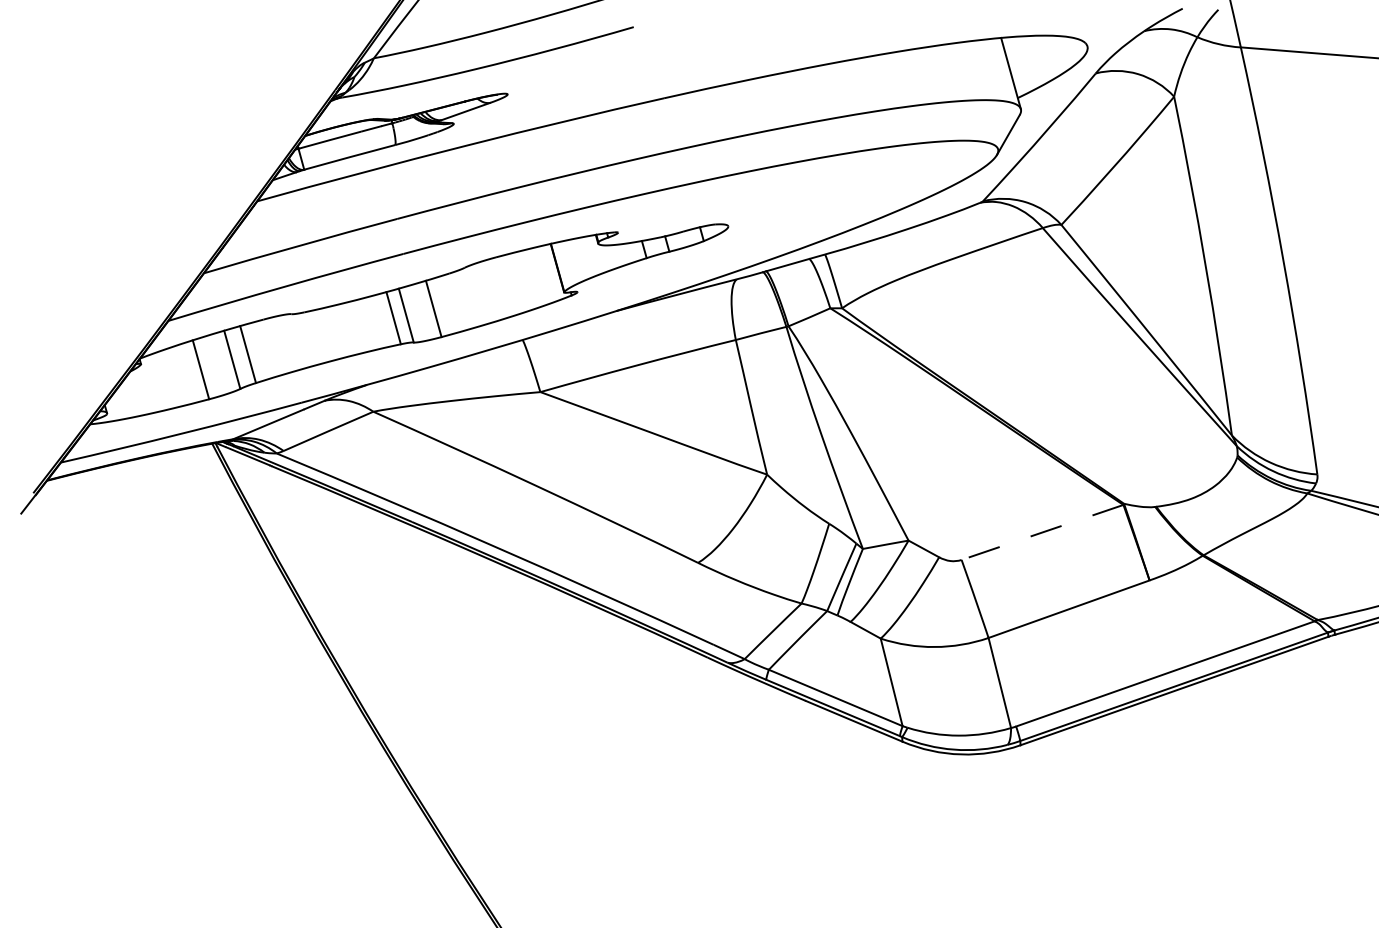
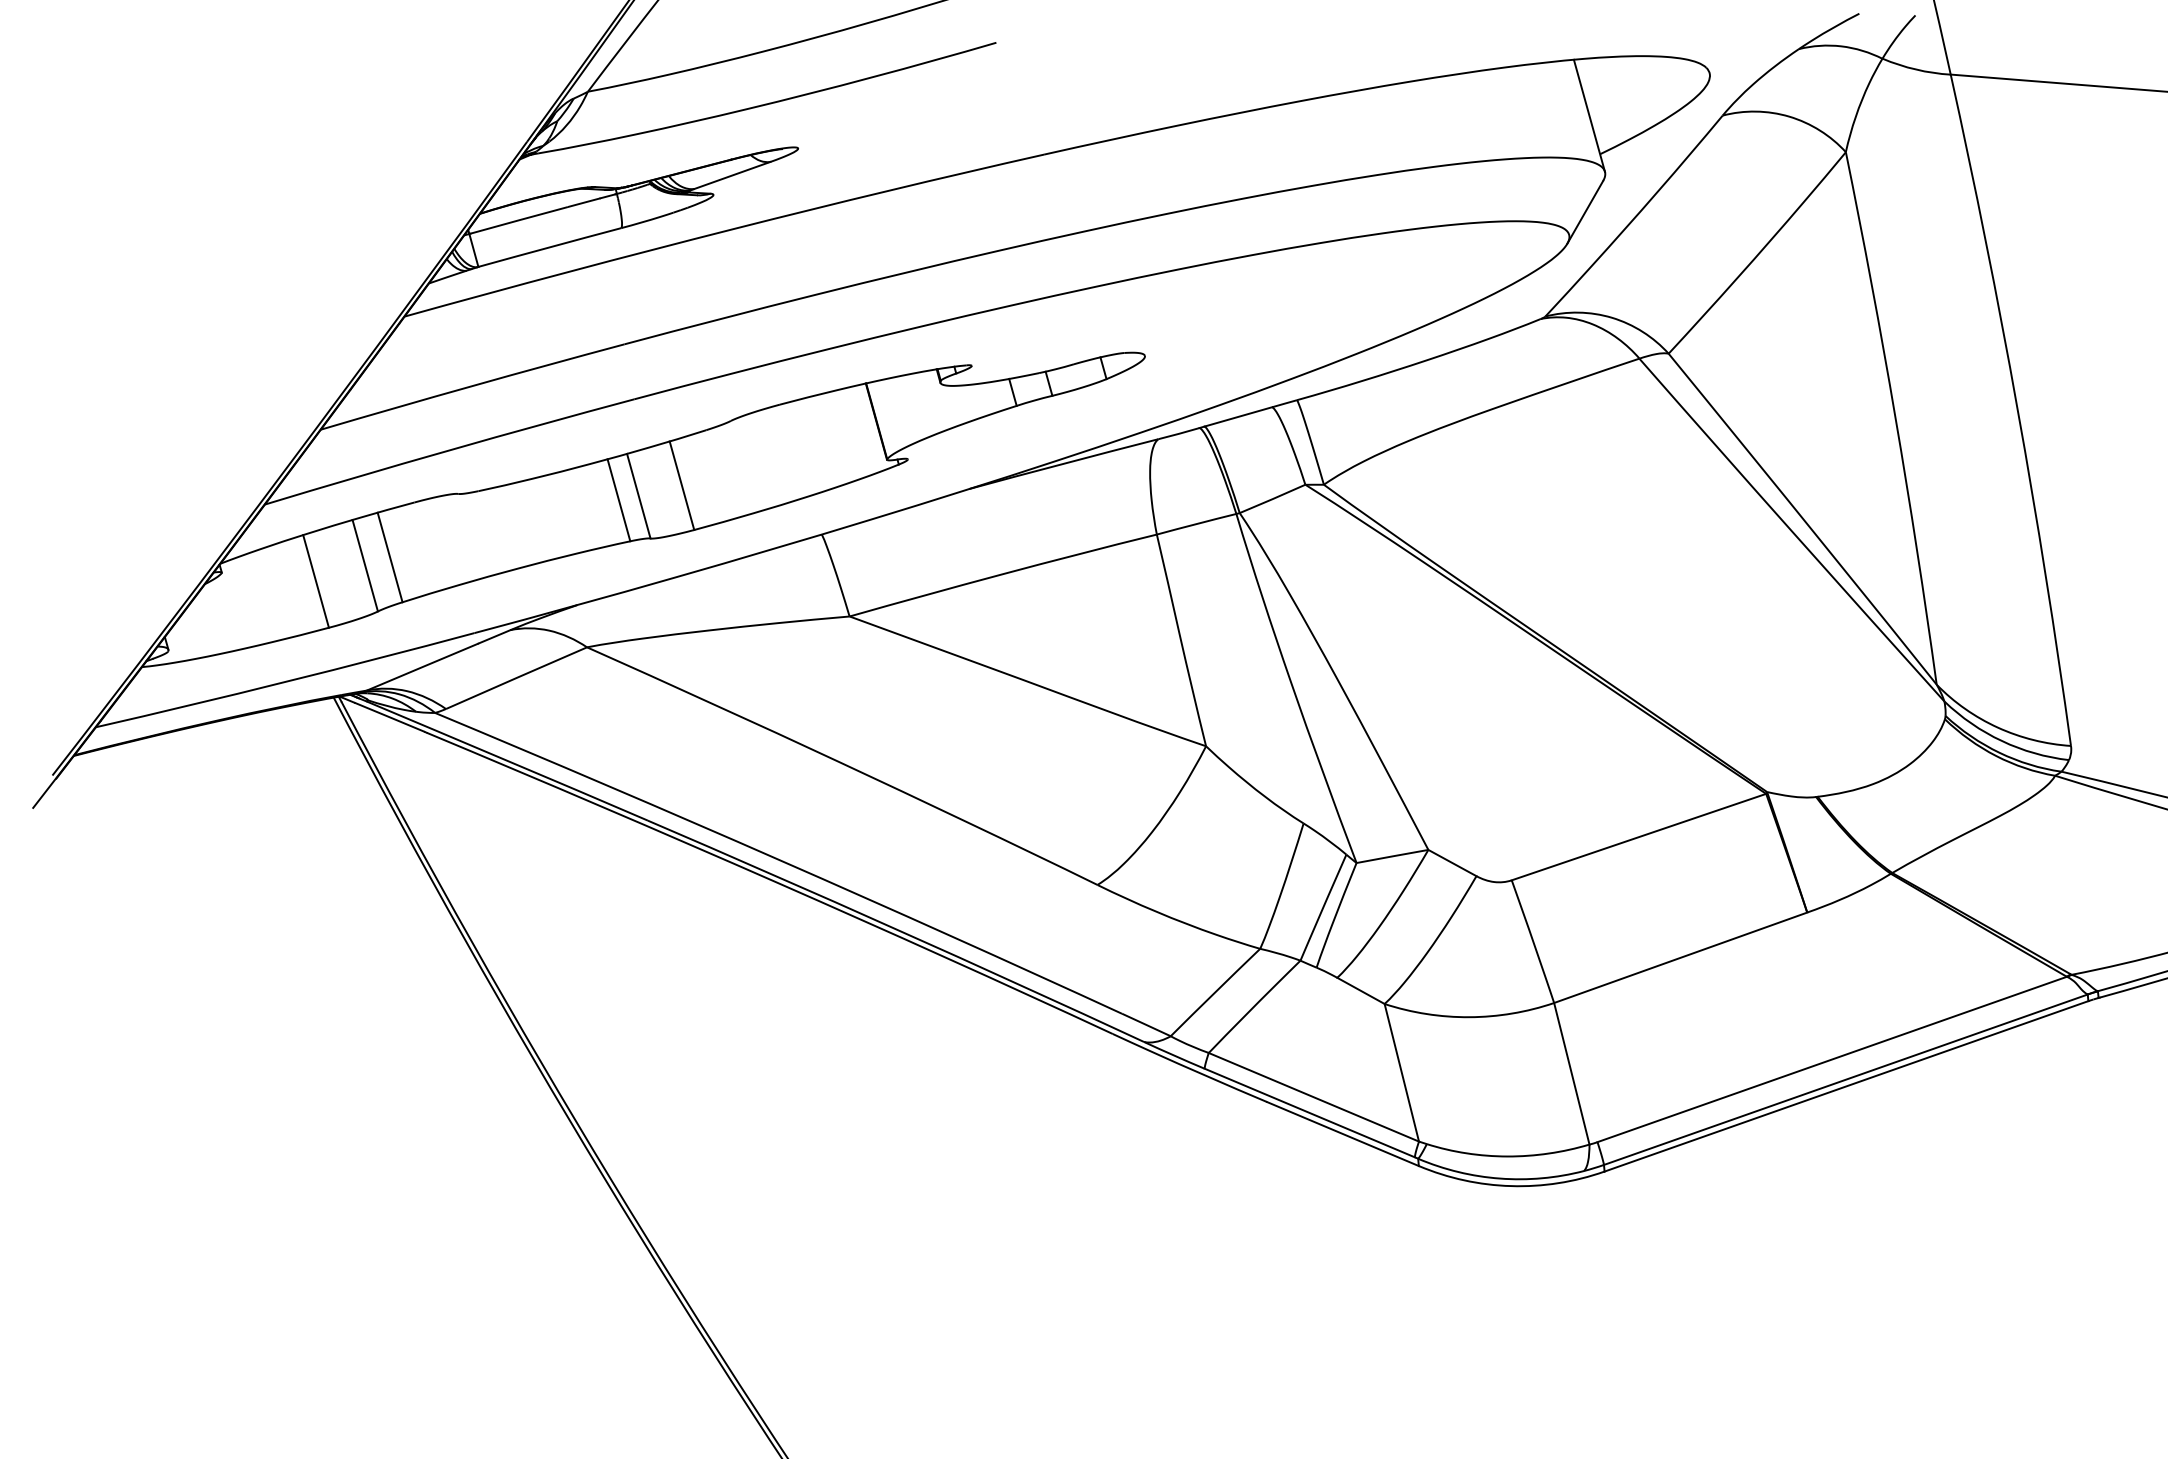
line: (1042, 532) -> (1638, 837), dashed -> solid

